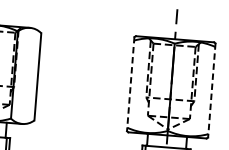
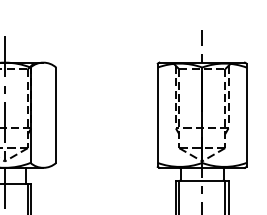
line: (130, 84) -> (157, 115), dashed -> solid
line: (211, 90) -> (246, 115), dashed -> solid

